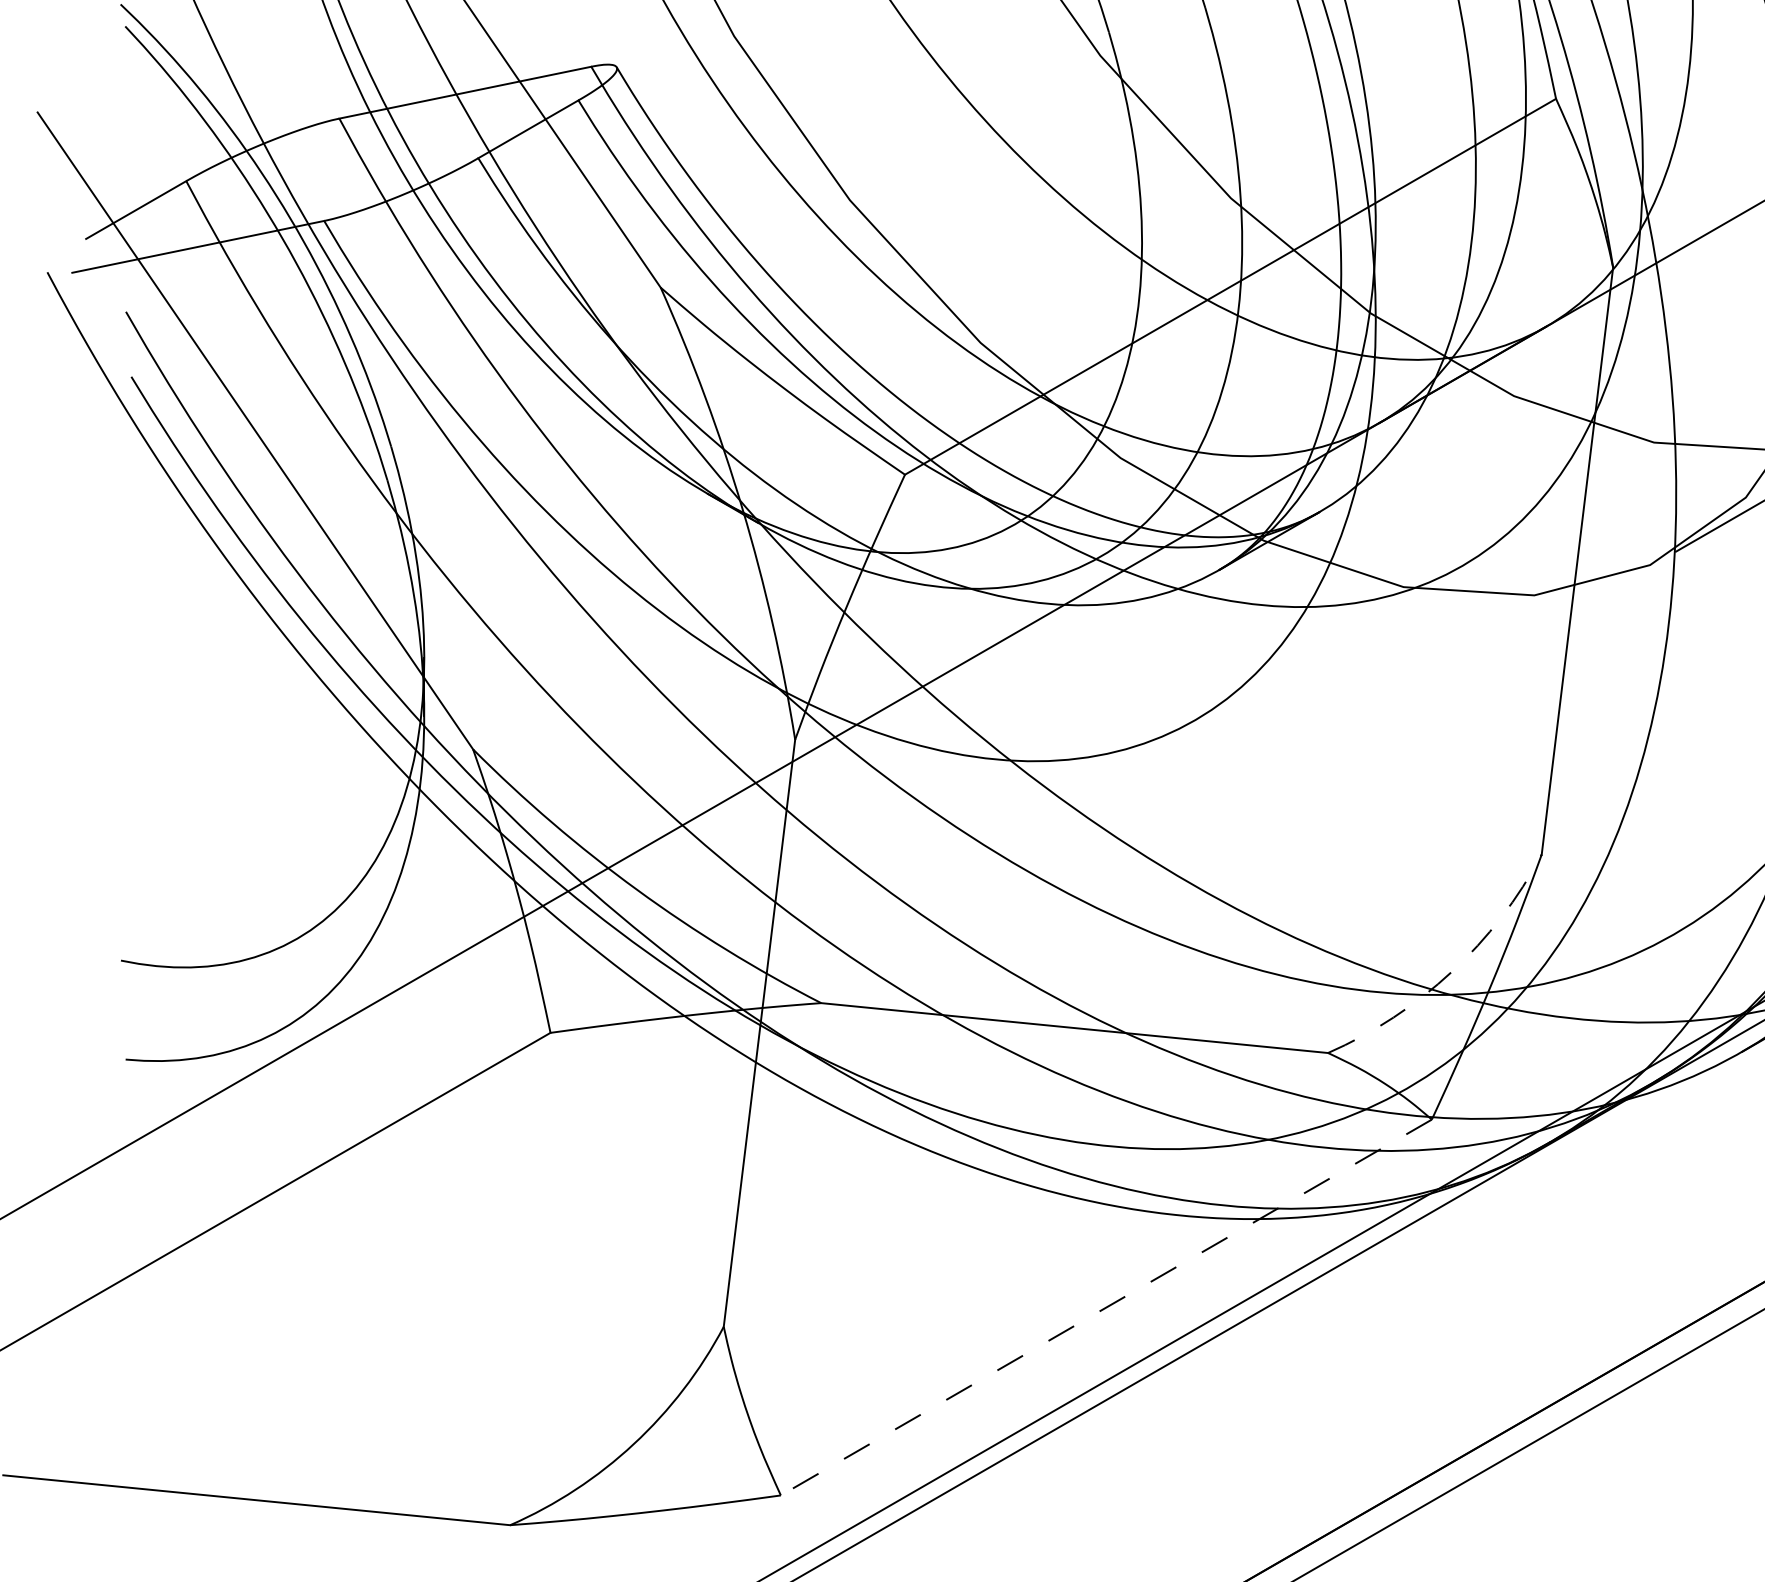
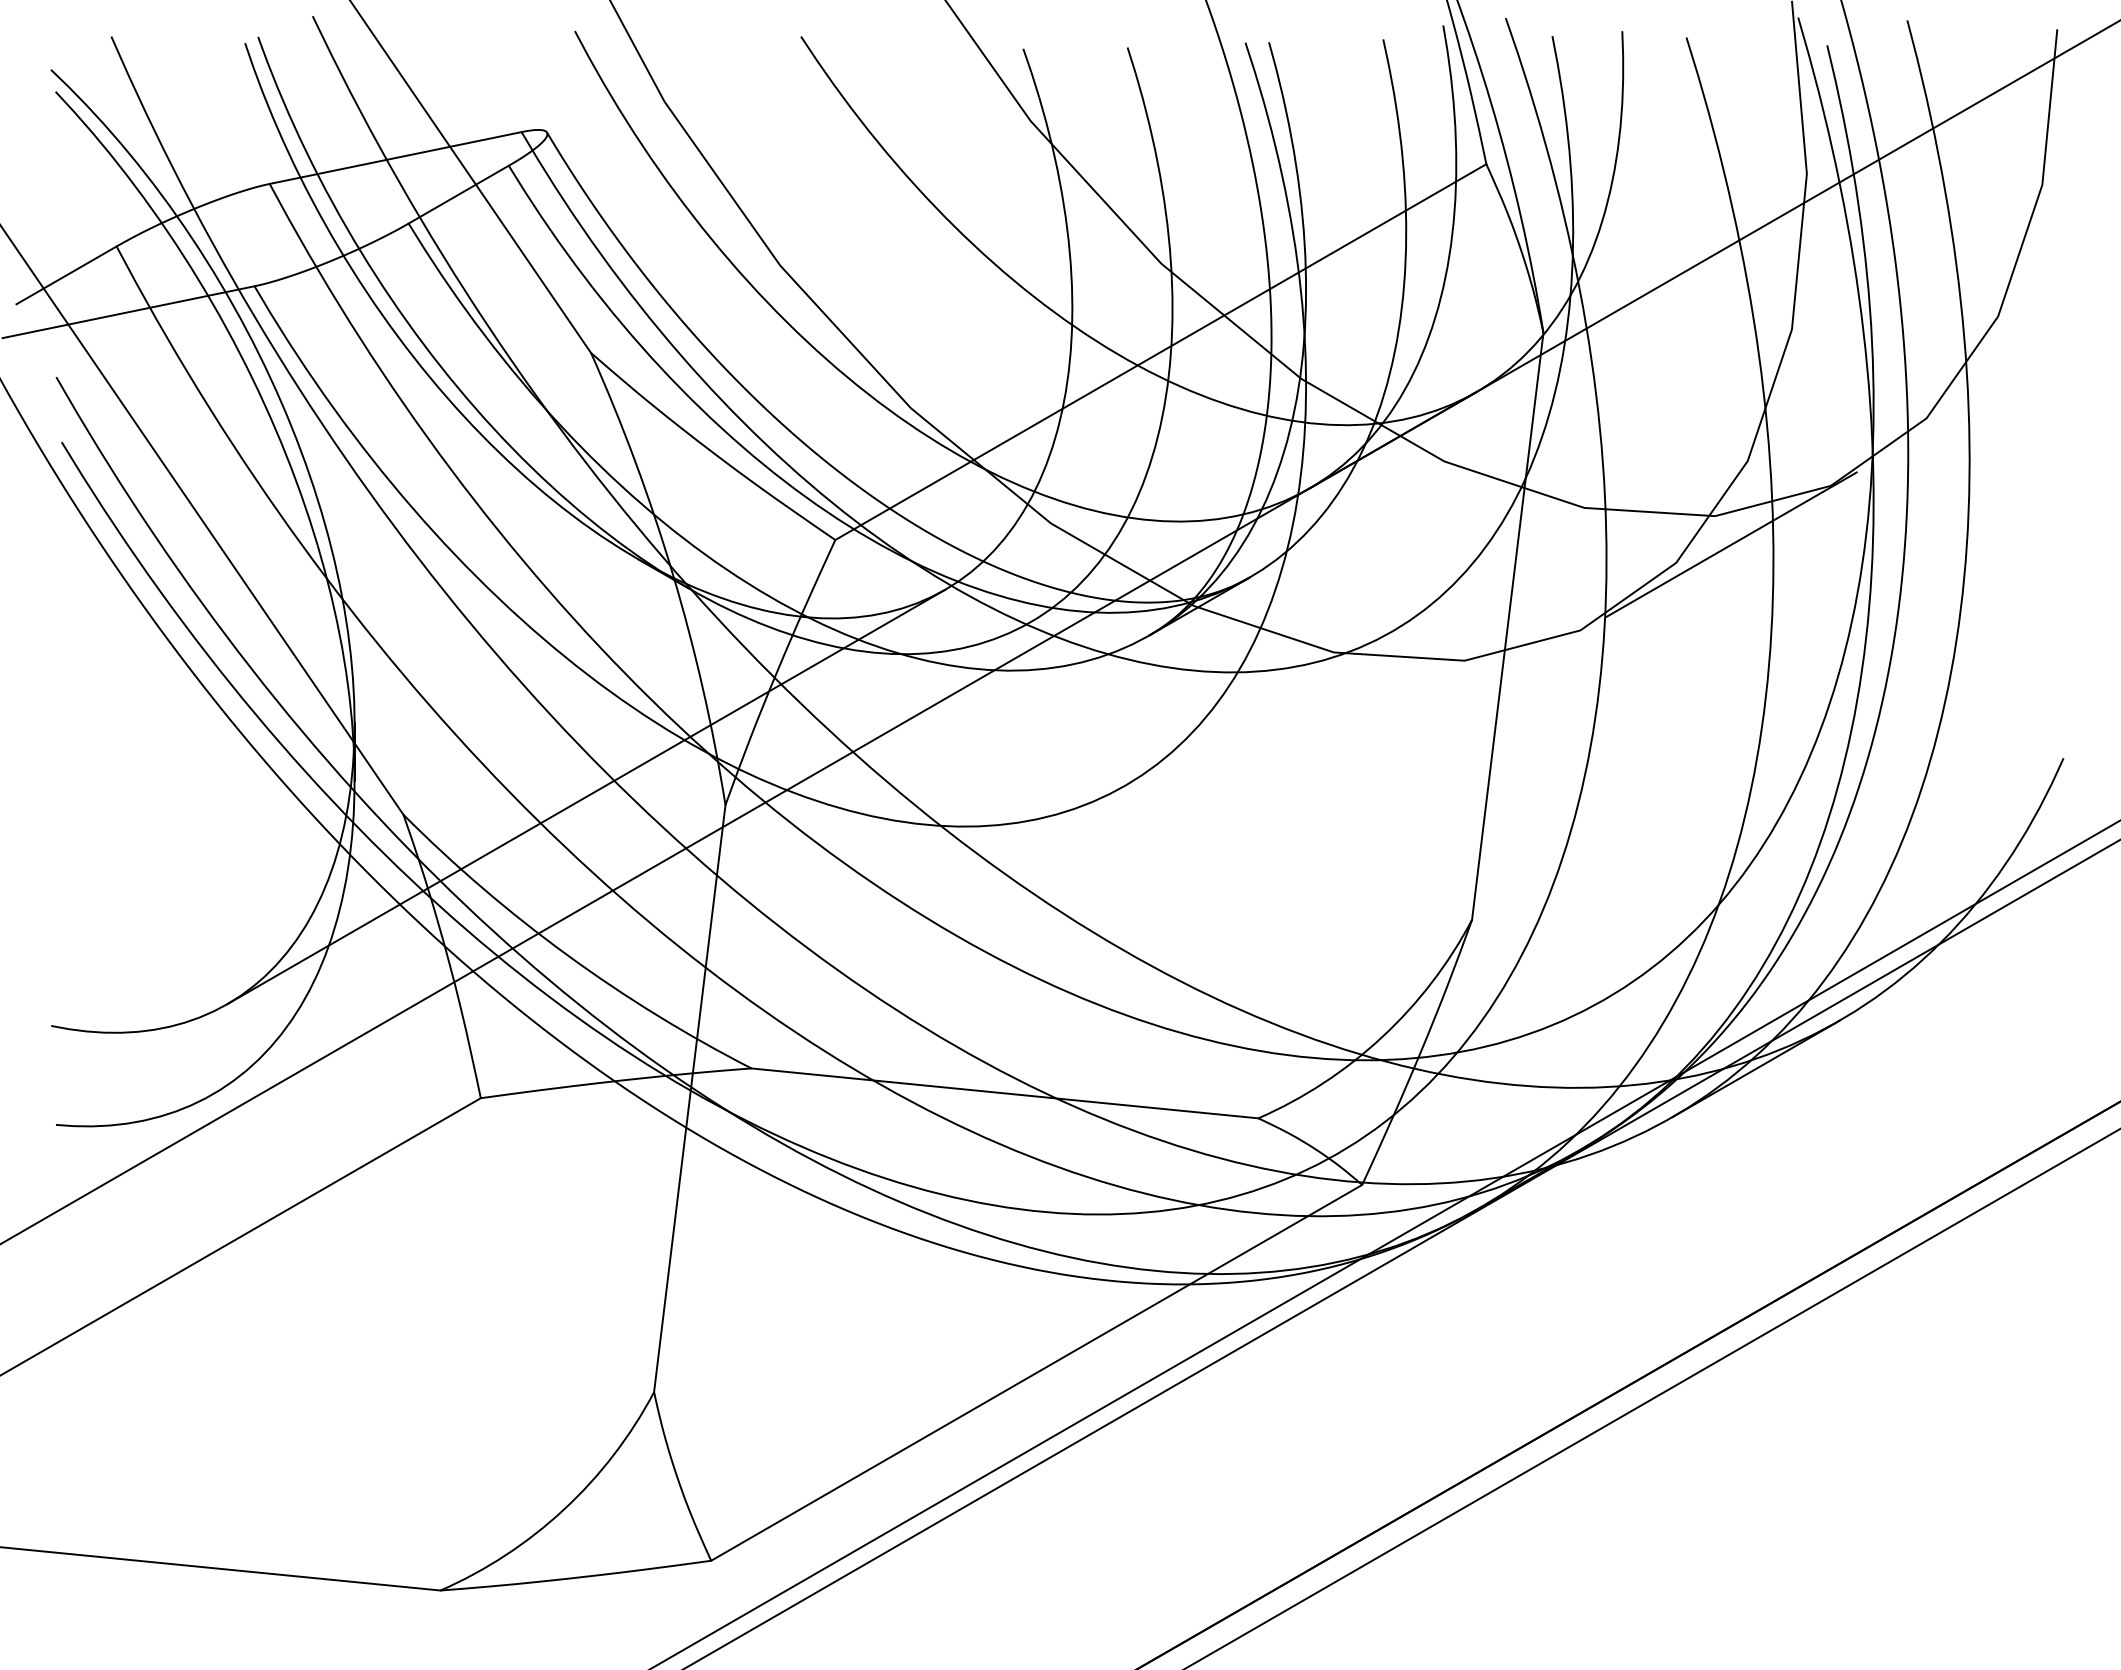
line: (656, 731) -> (586, 796), added
arc: (1452, 972) -> (1382, 1037), dashed -> solid
line: (1106, 1307) -> (1036, 1372), dashed -> solid

